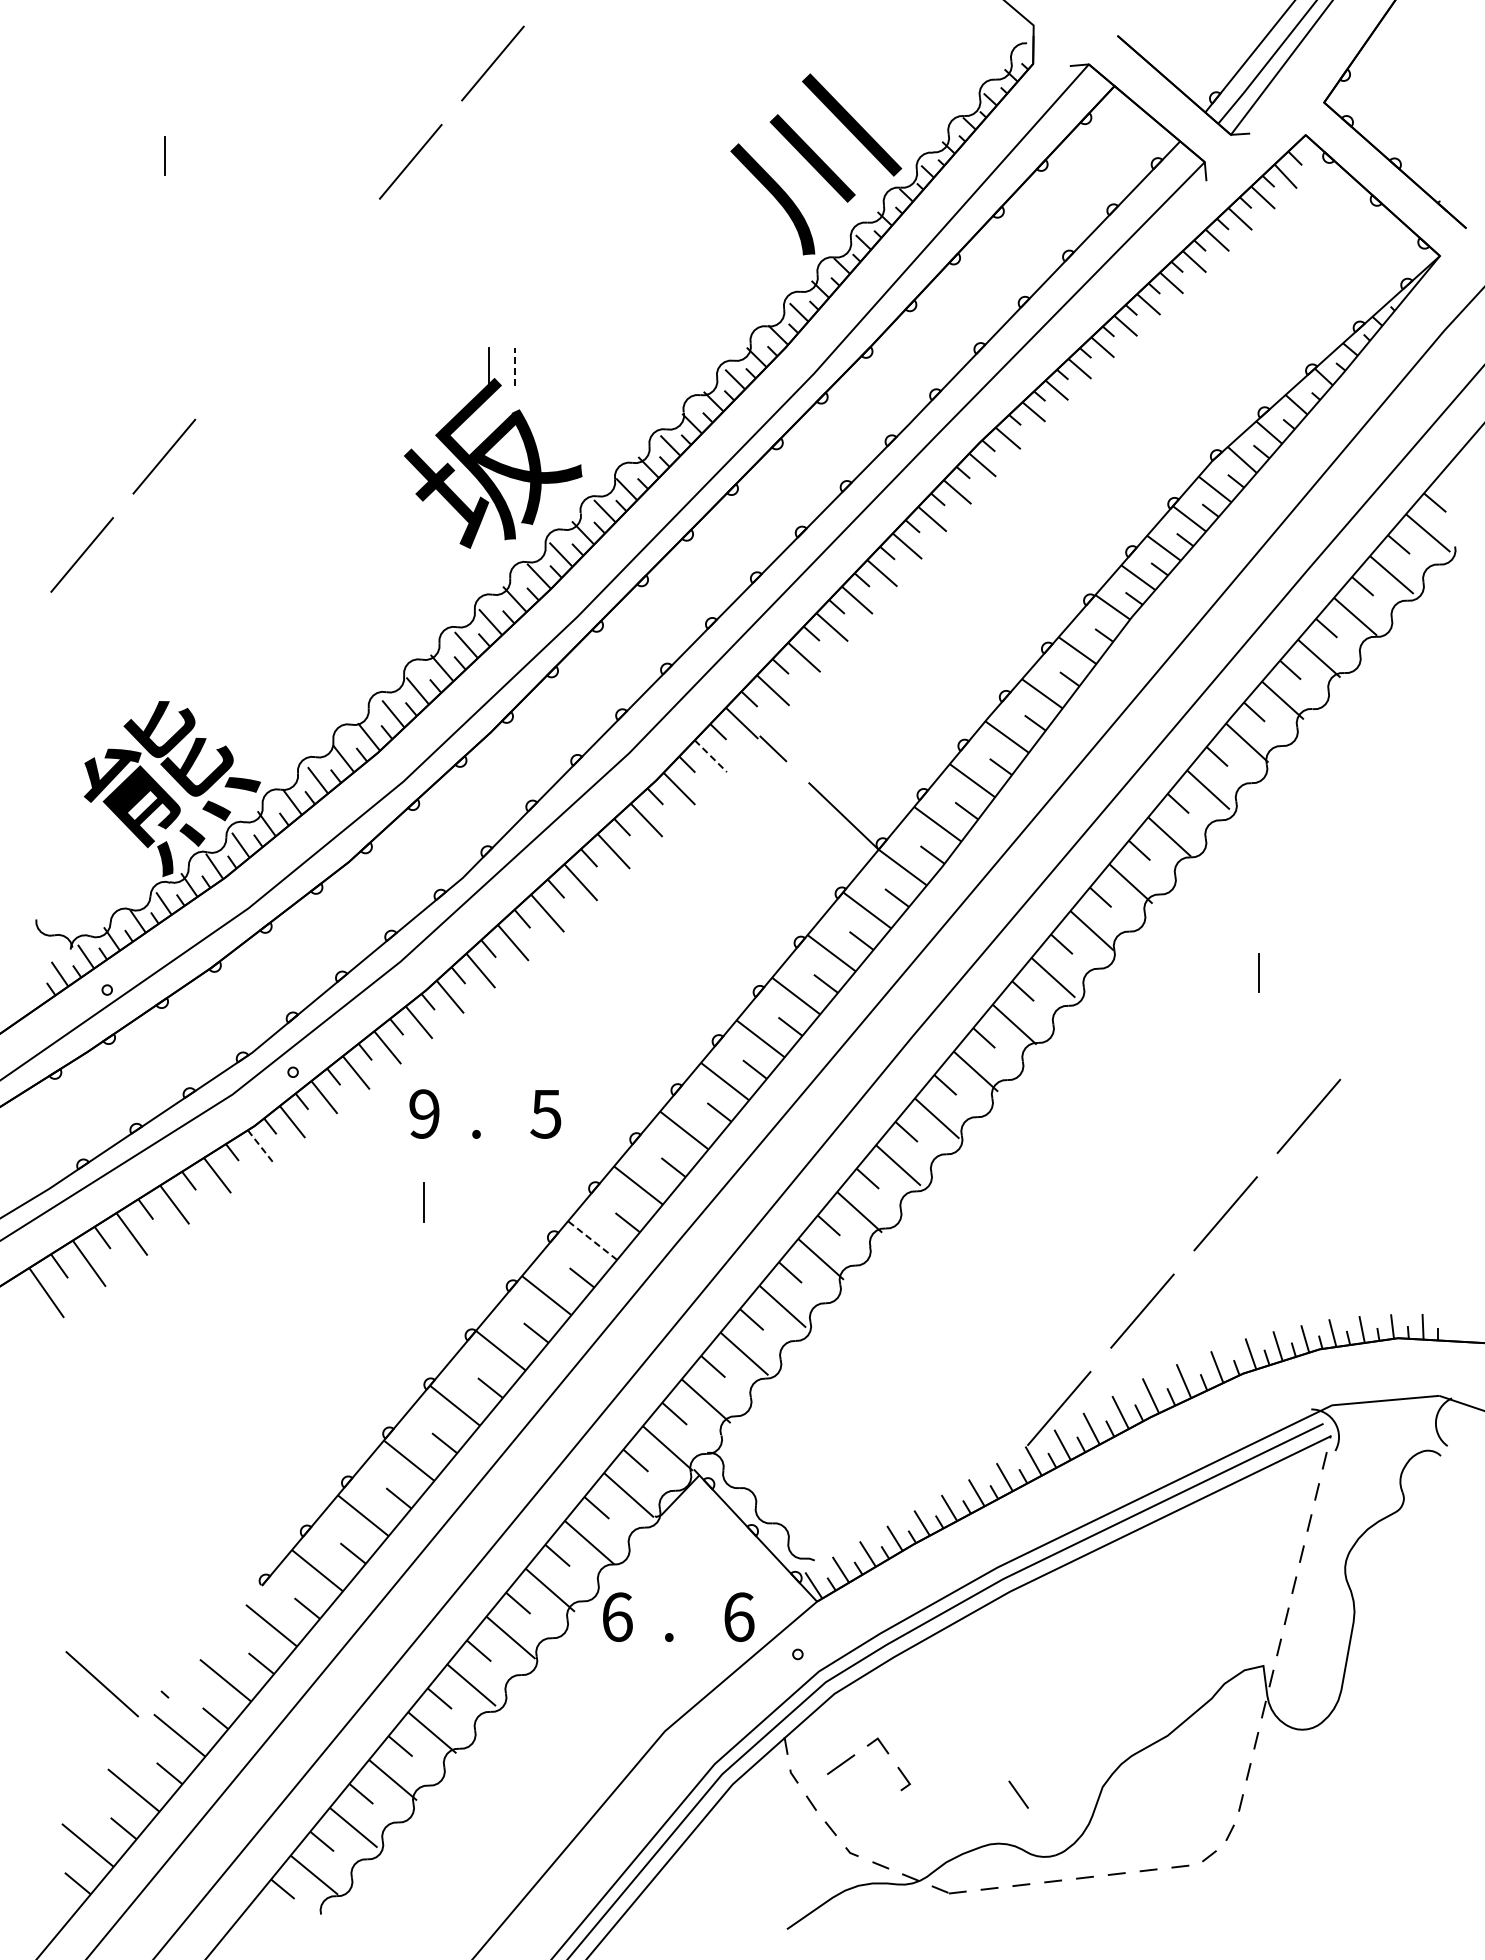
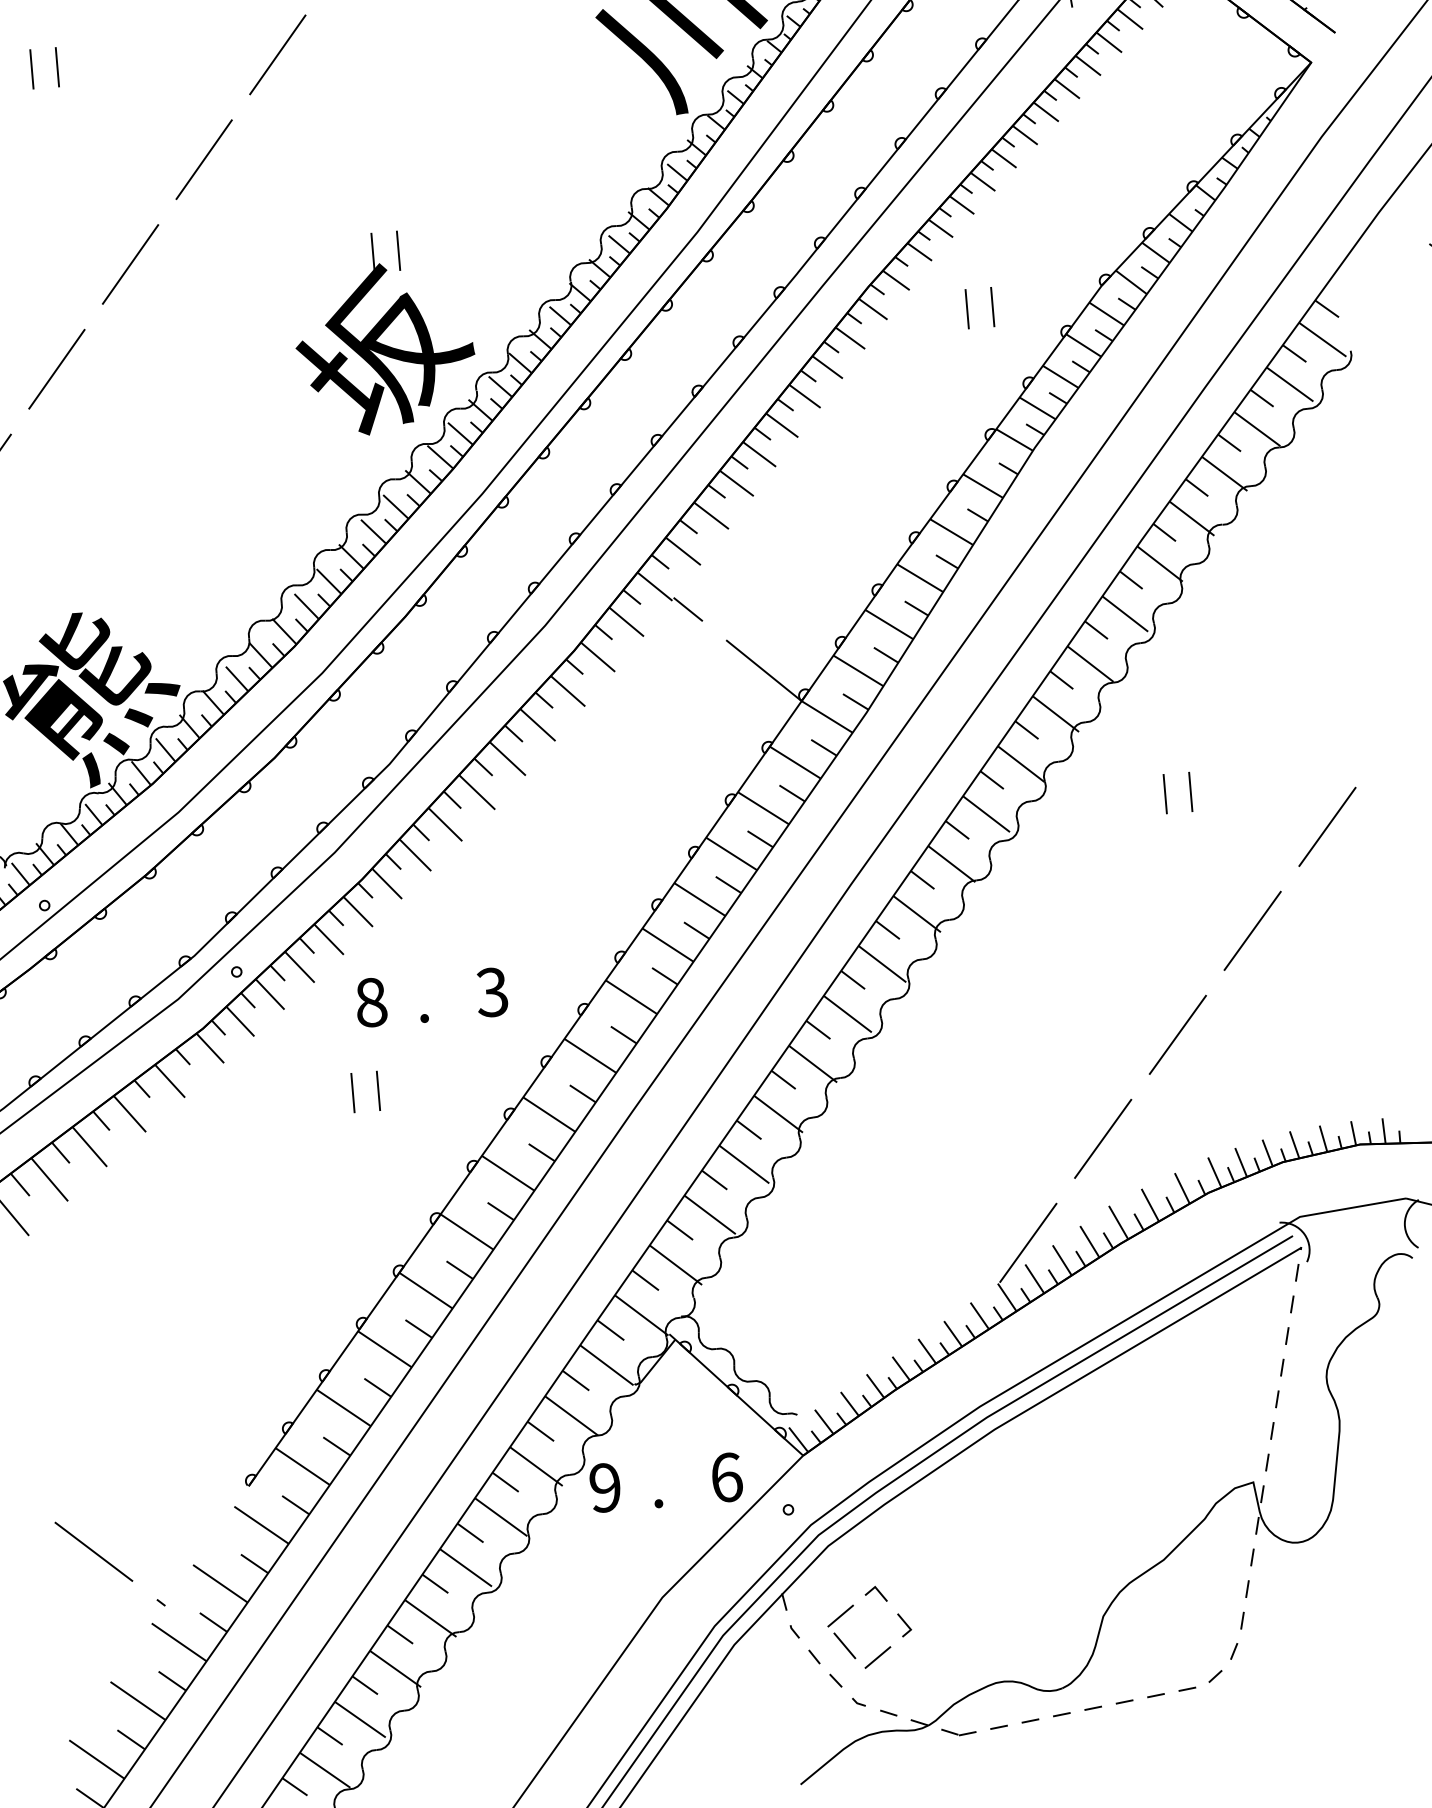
line: (190, 155) -> (57, 66), added
line: (328, 259) -> (203, 159), added
line: (246, 358) -> (130, 264), added
line: (514, 366) -> (398, 250), dashed -> solid
line: (1076, 472) -> (967, 308), added
line: (1102, 472) -> (993, 306), added
line: (710, 756) -> (626, 622), dashed -> solid
line: (1232, 972) -> (1164, 793), added
line: (1391, 1018) -> (1326, 826), added
text: (424, 1113) -> (371, 1002), 9 -> 8
text: (545, 1113) -> (491, 991), 5 -> 3
line: (260, 1146) -> (210, 1048), dashed -> solid
line: (398, 1202) -> (352, 1092), added
line: (592, 1240) -> (549, 1114), dashed -> solid
text: (617, 1616) -> (605, 1487), 6 -> 9
line: (102, 1684) -> (94, 1552), moved
line: (1018, 1794) -> (844, 1645), moved
line: (874, 1808) -> (877, 1656), added

